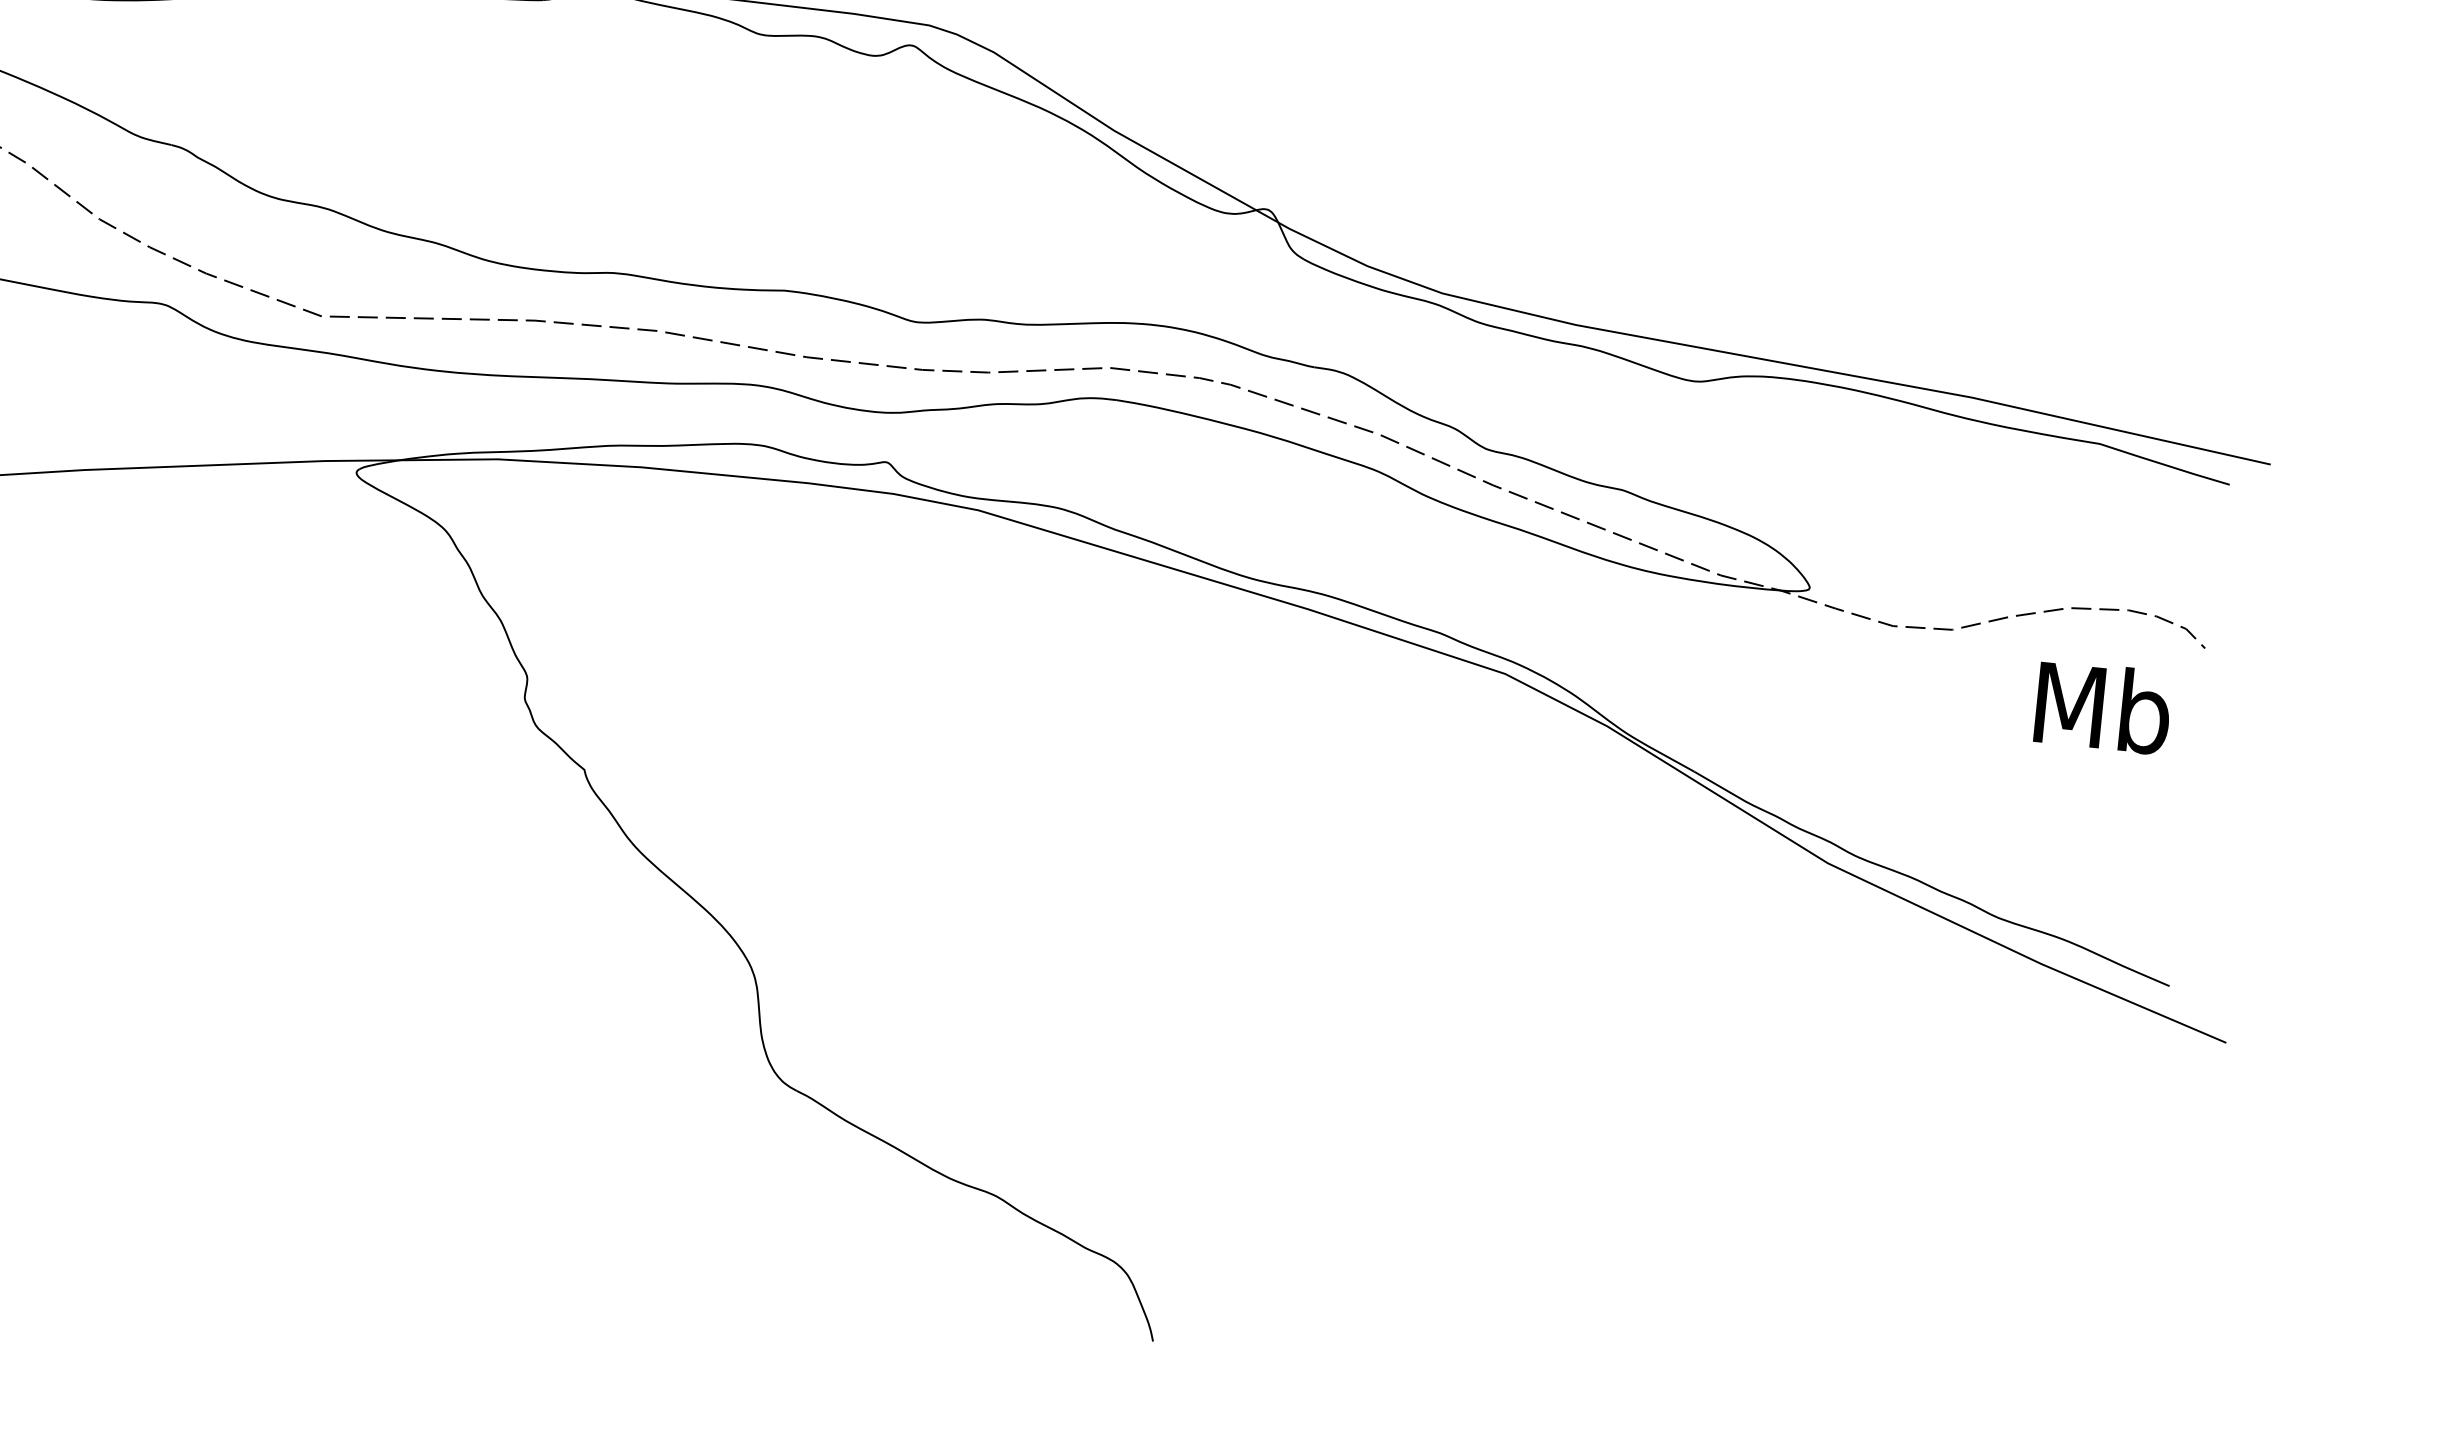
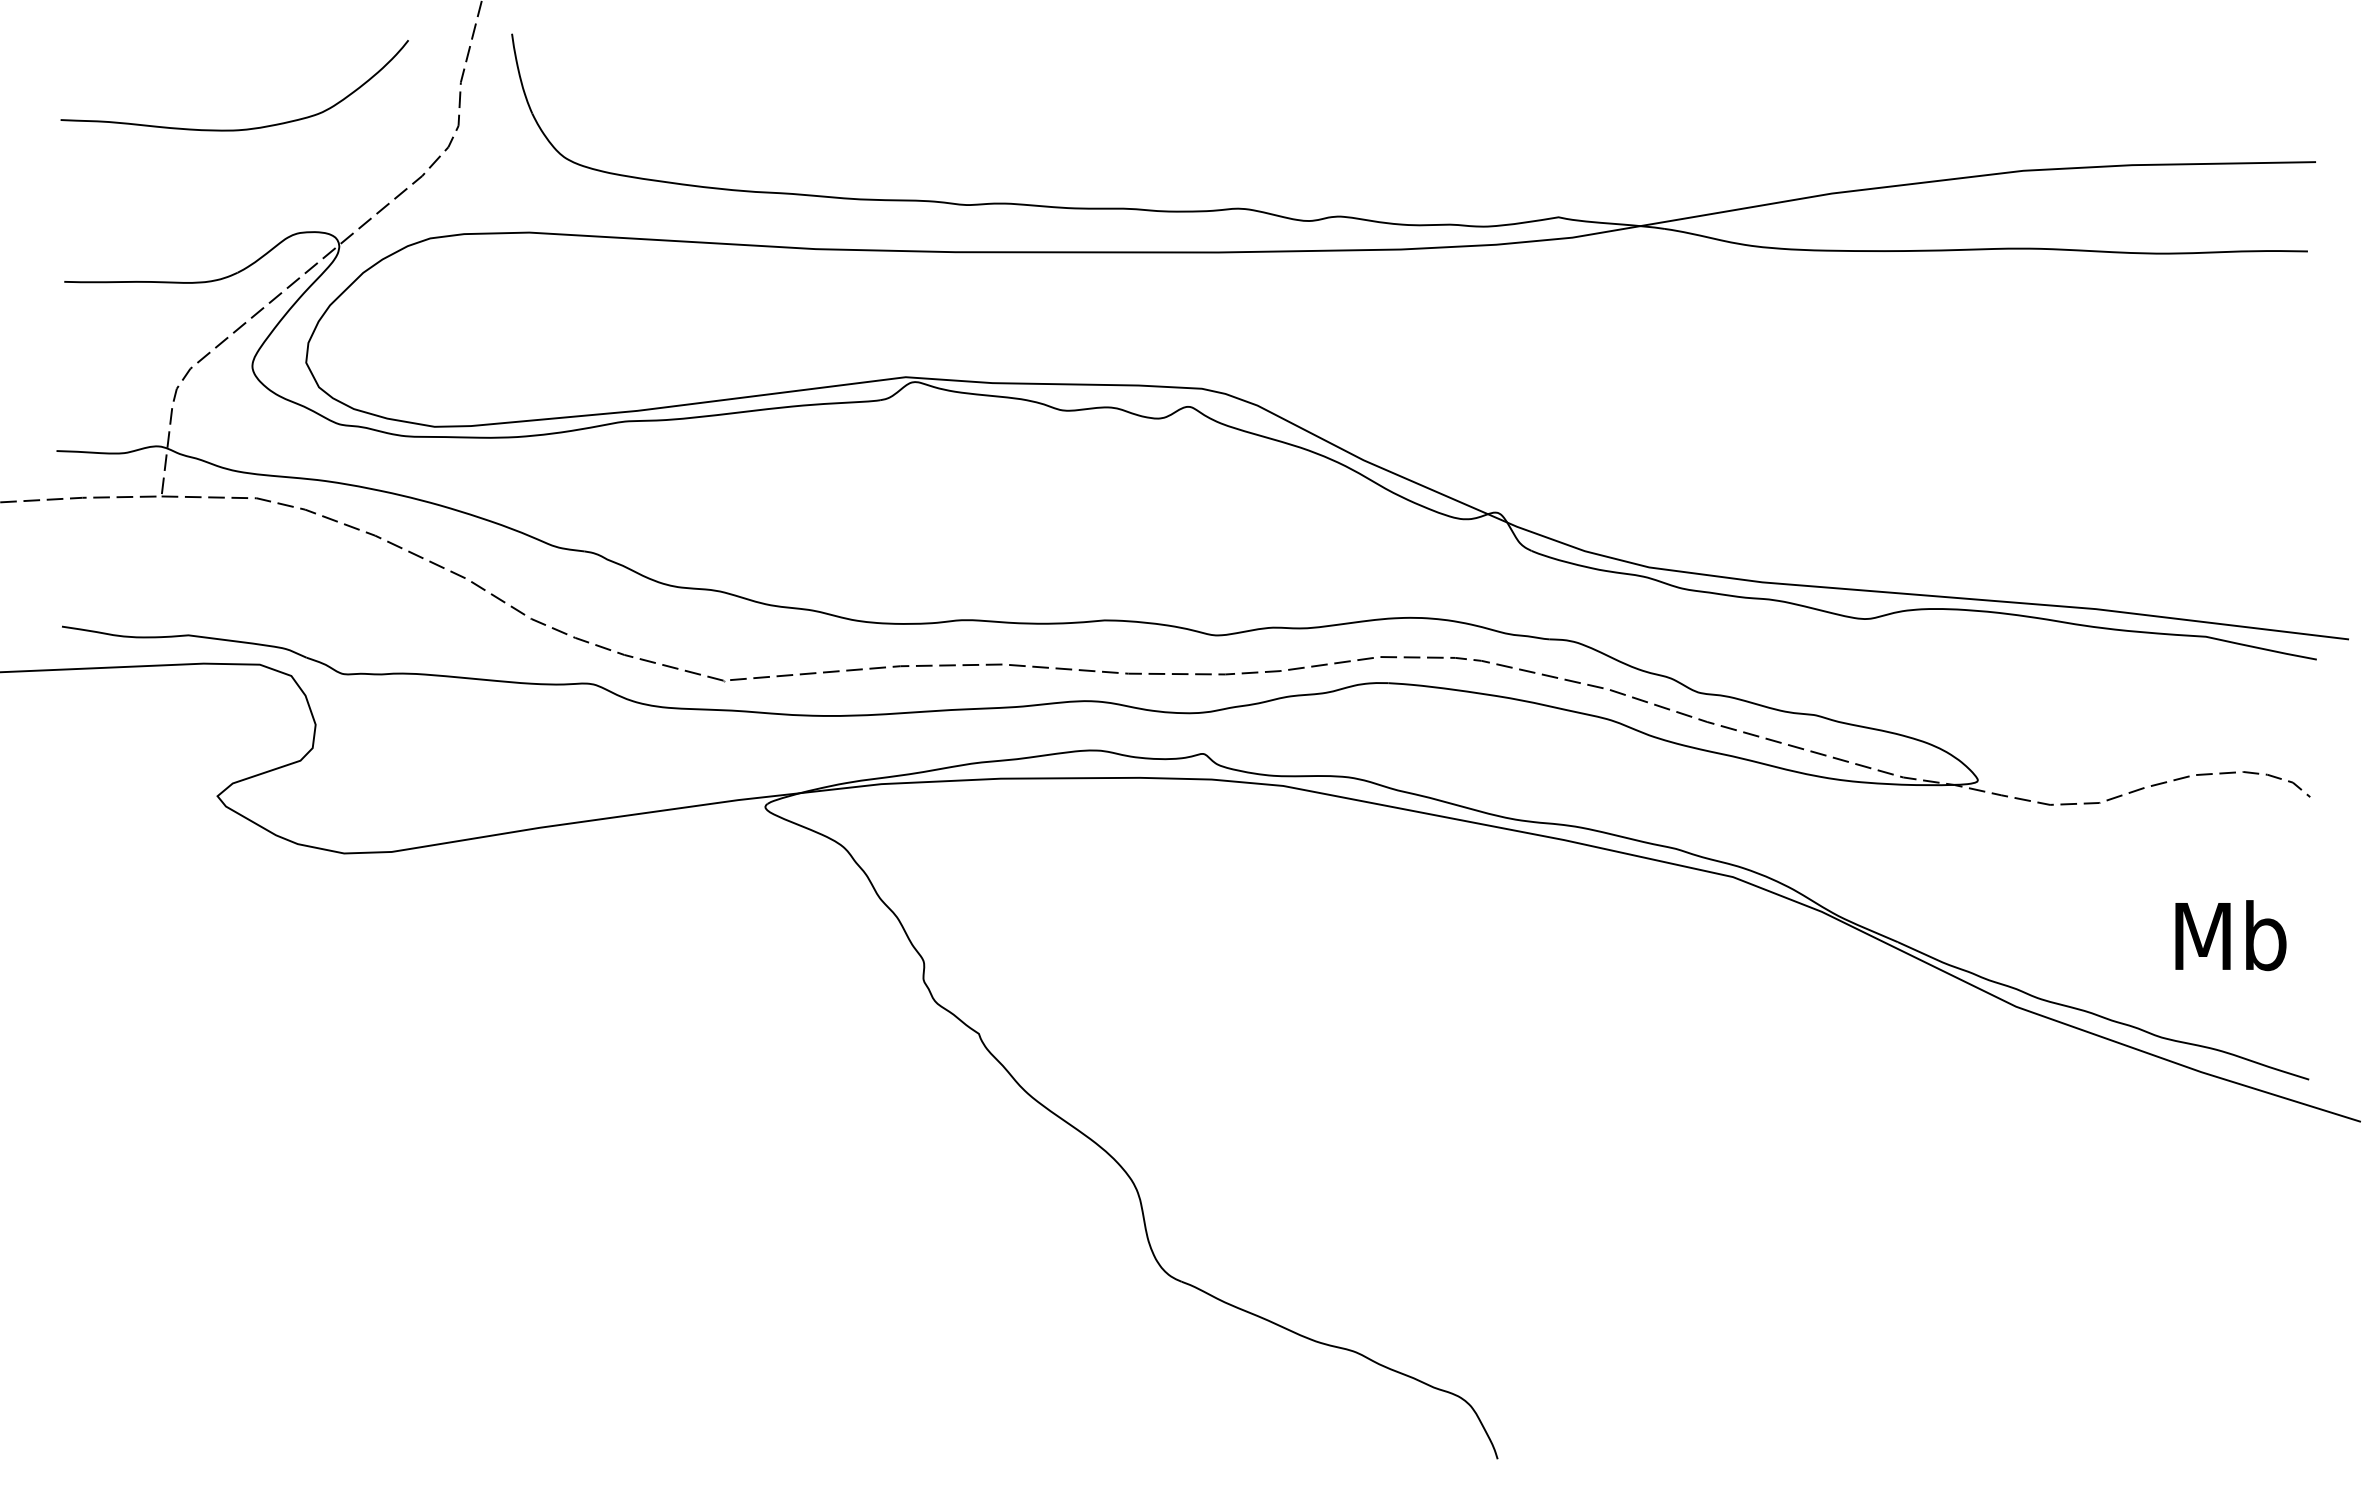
text: (2102, 707) -> (2230, 935), moved

